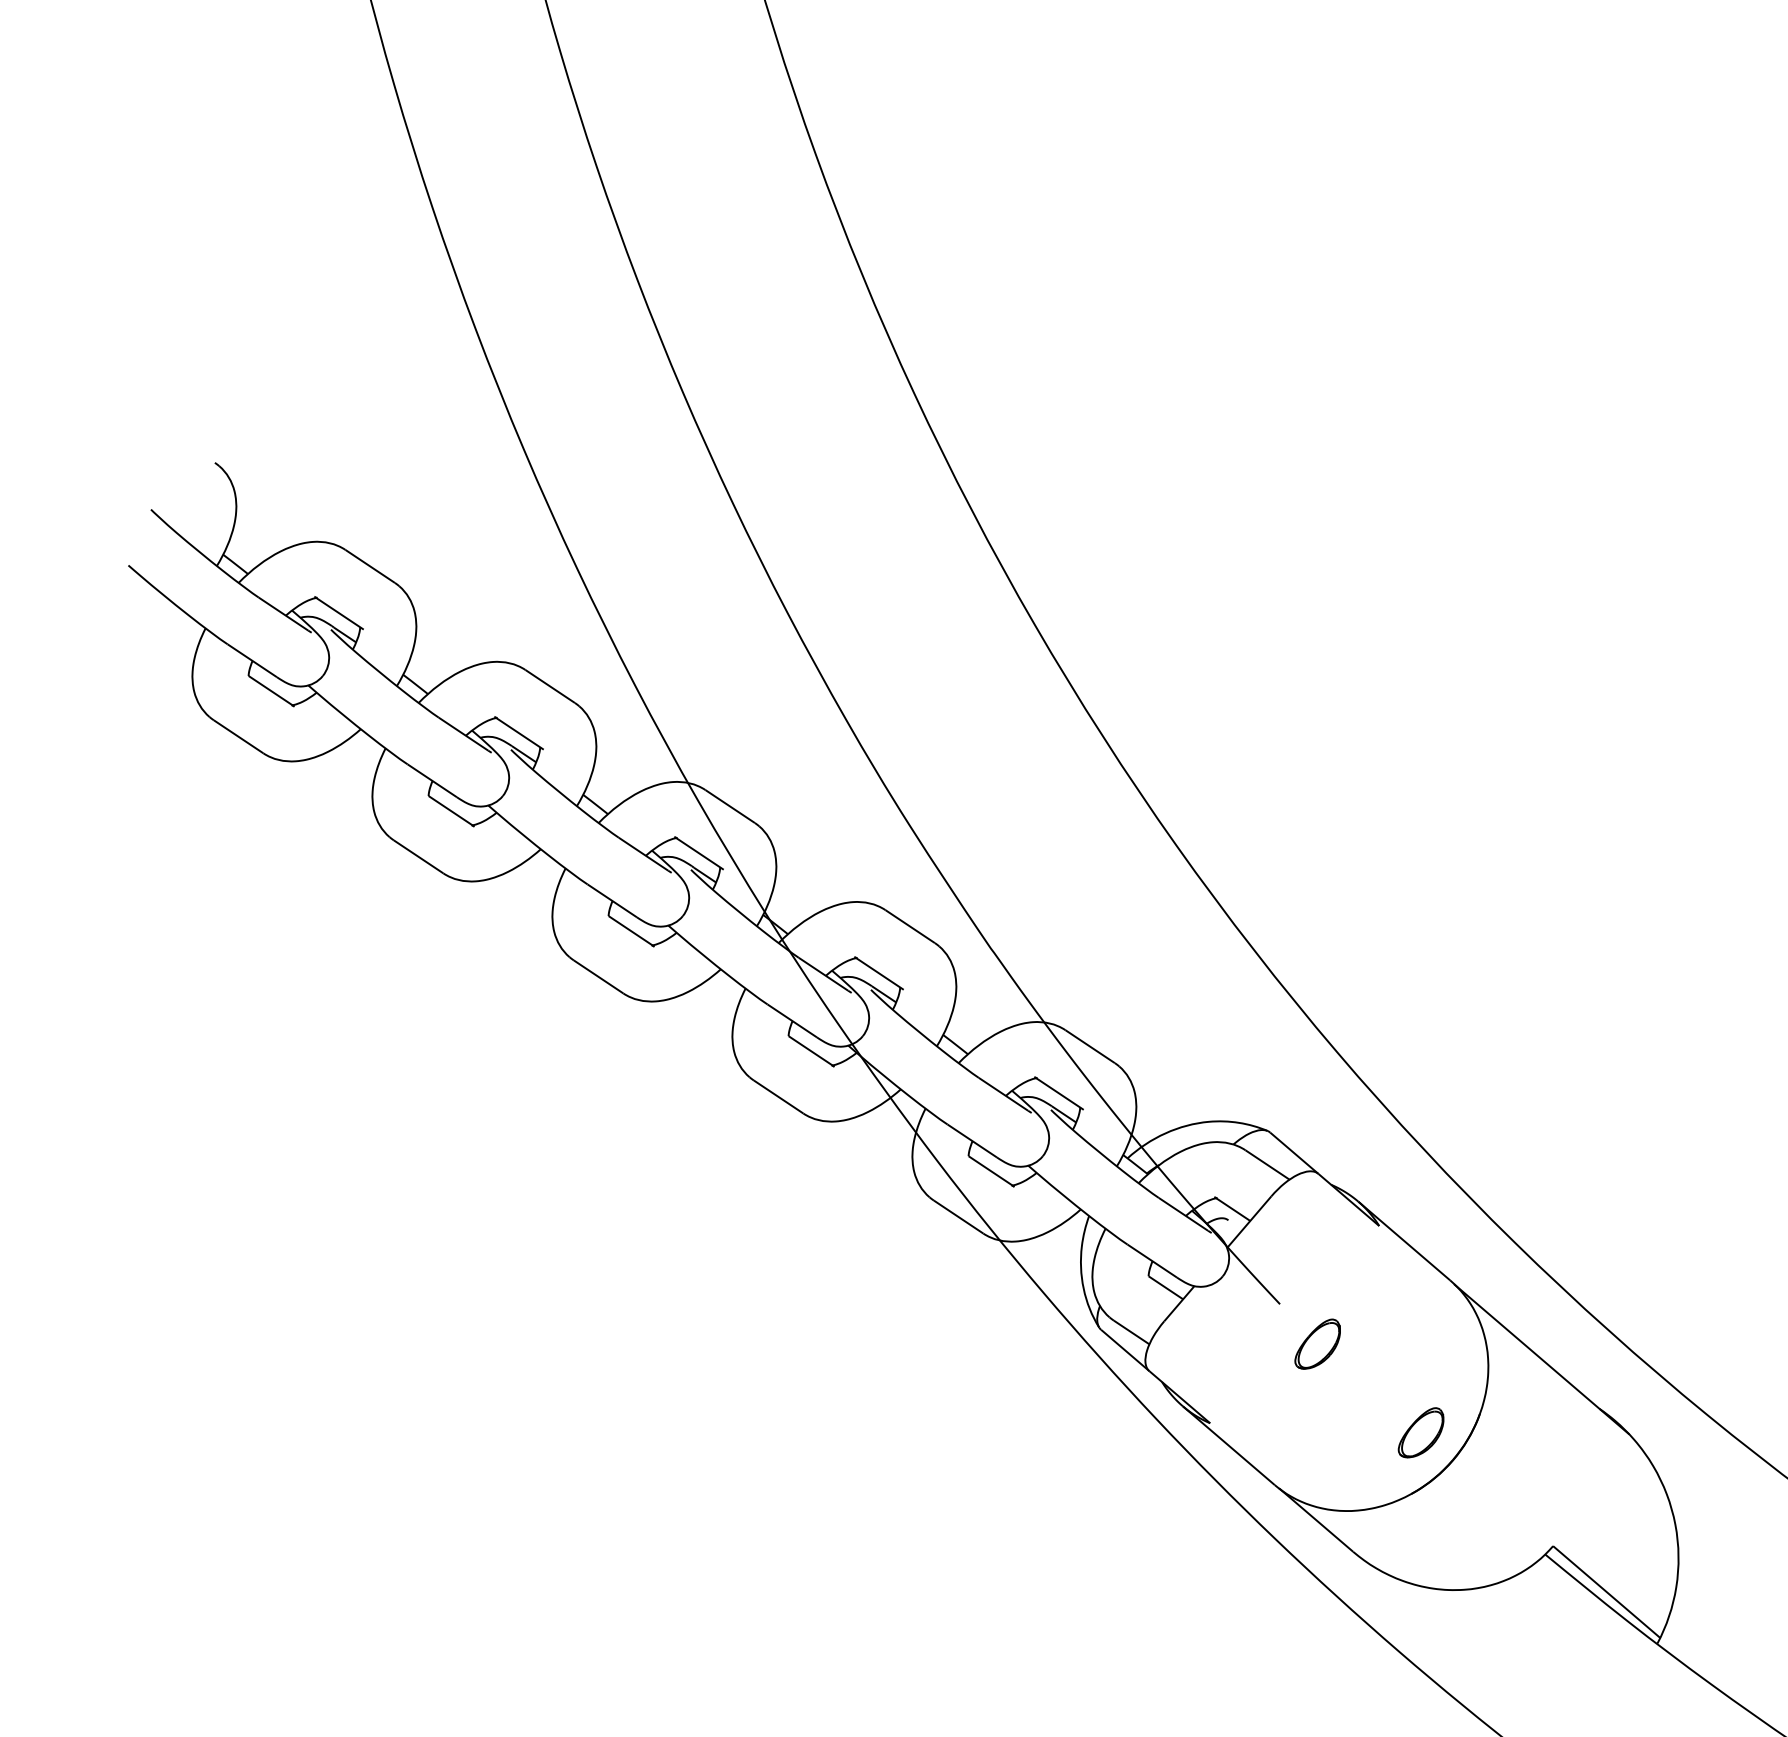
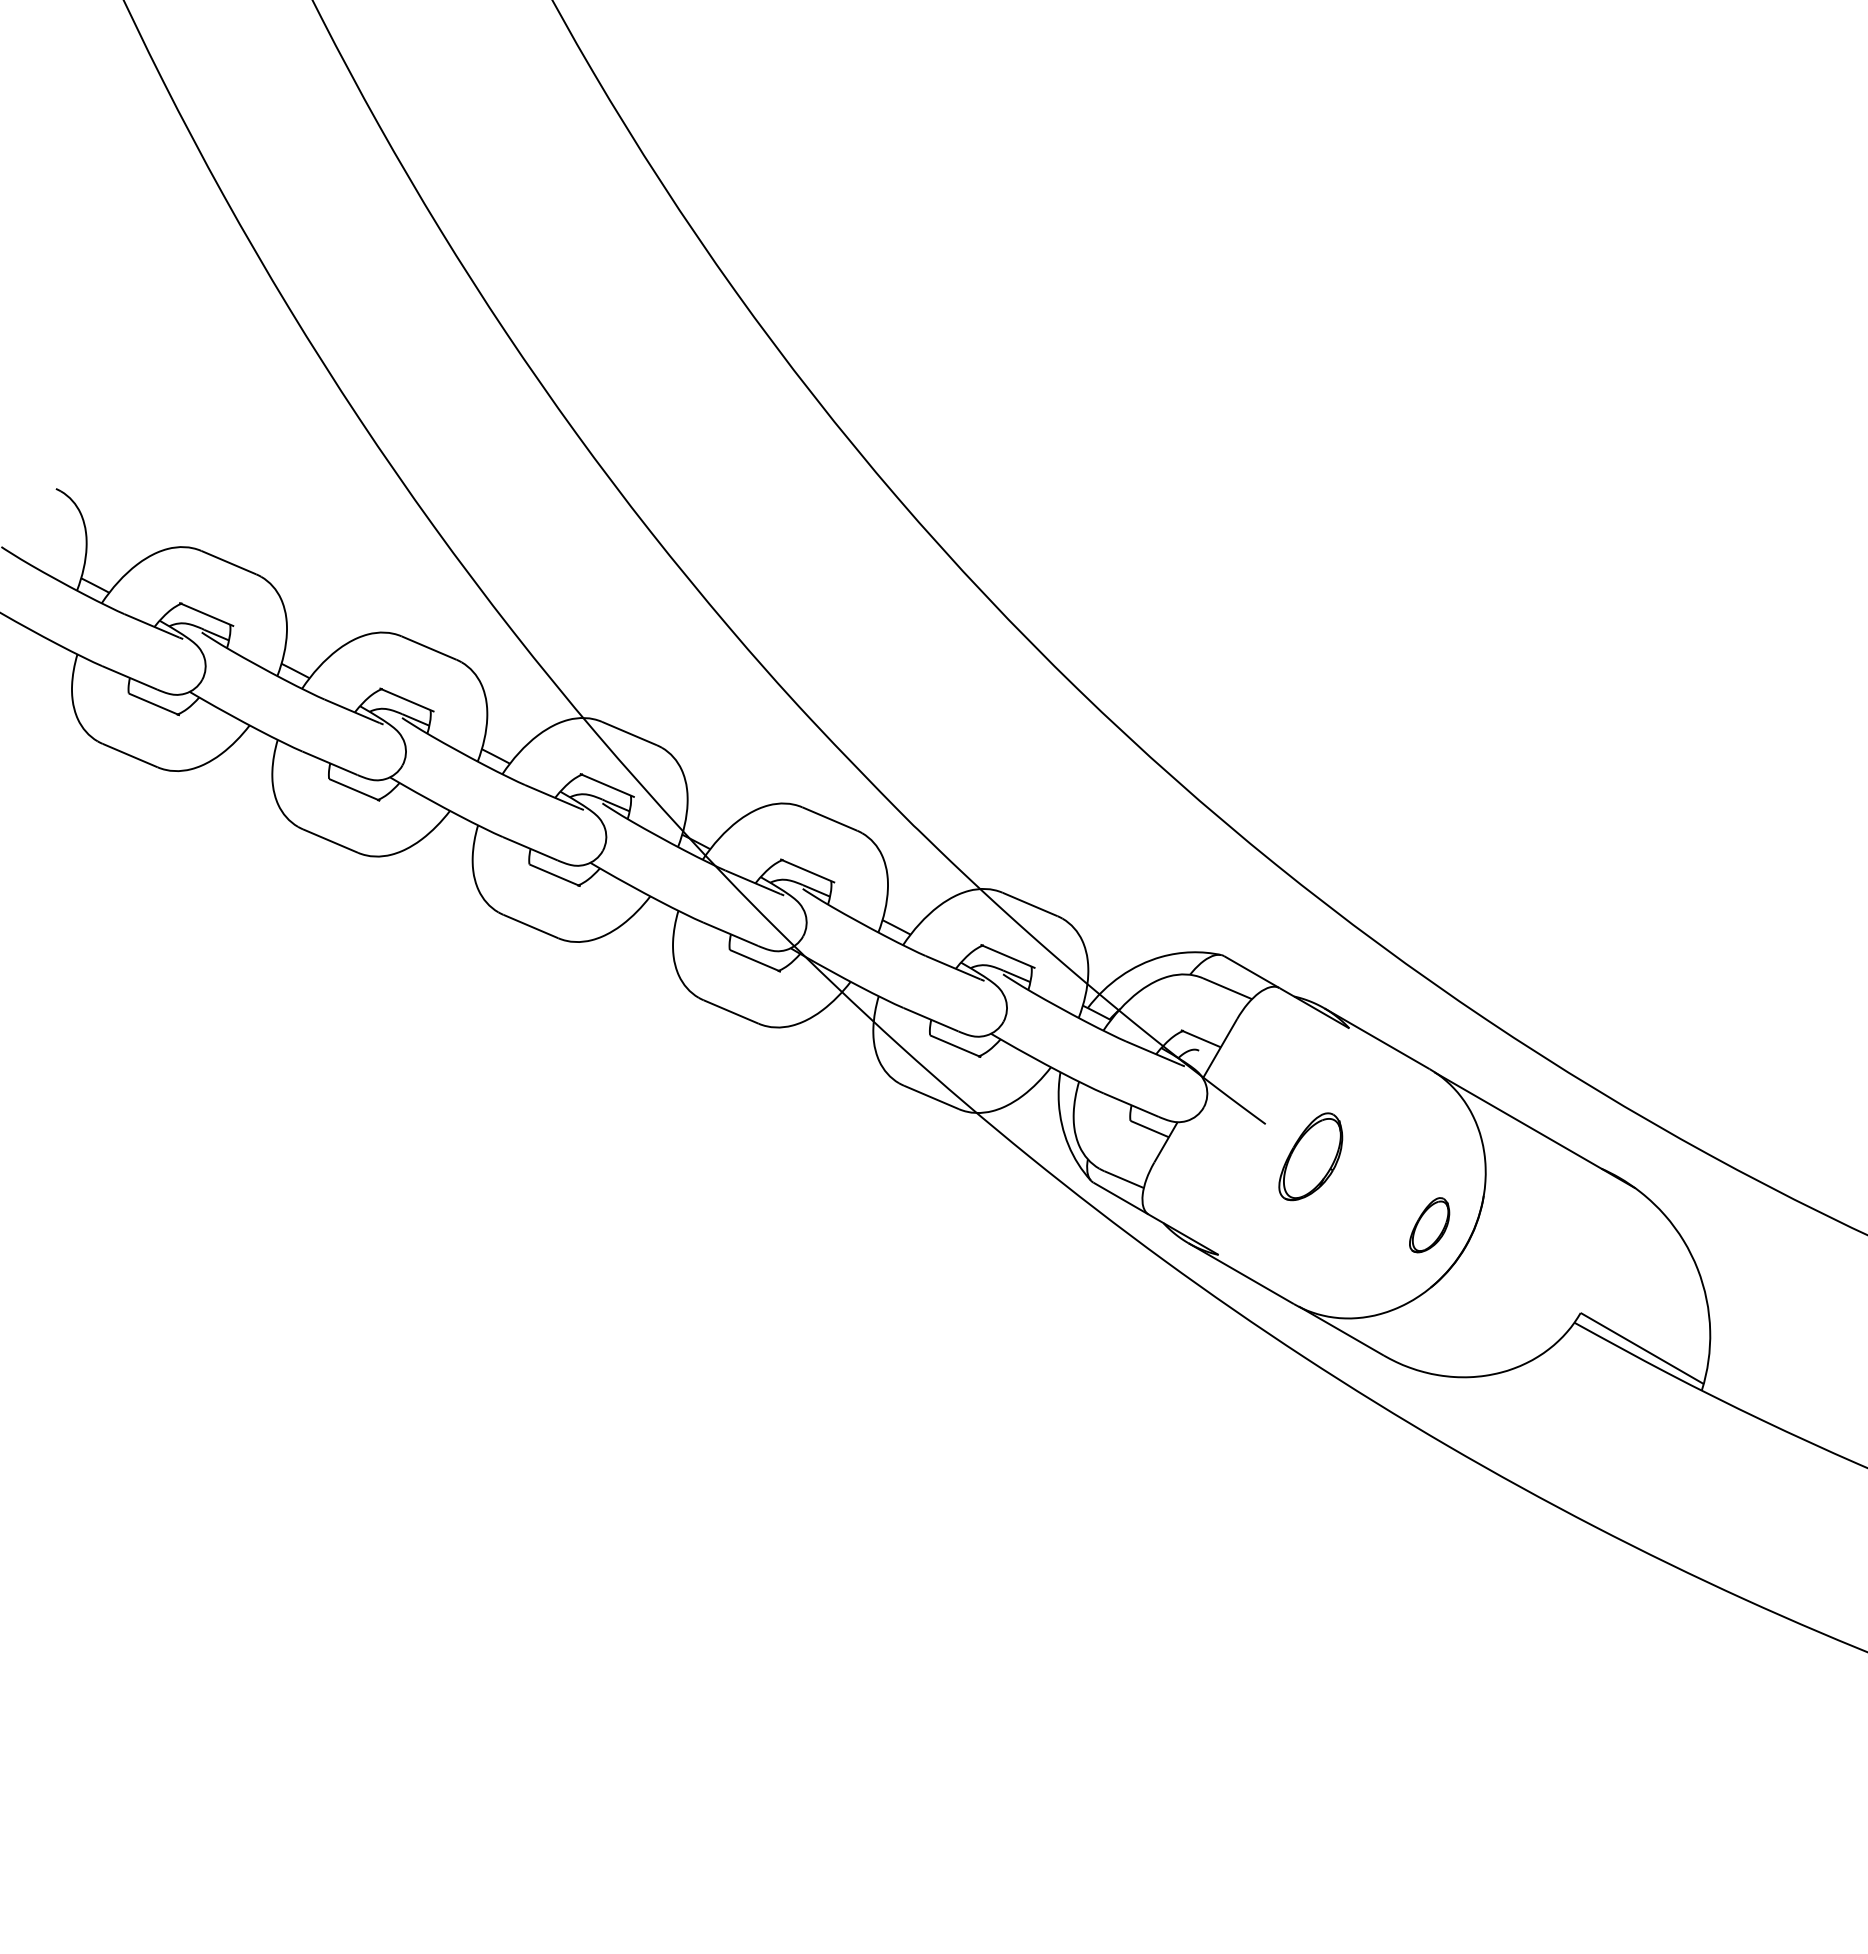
part: (1317, 1343) -> (1310, 1156), size x1.6

